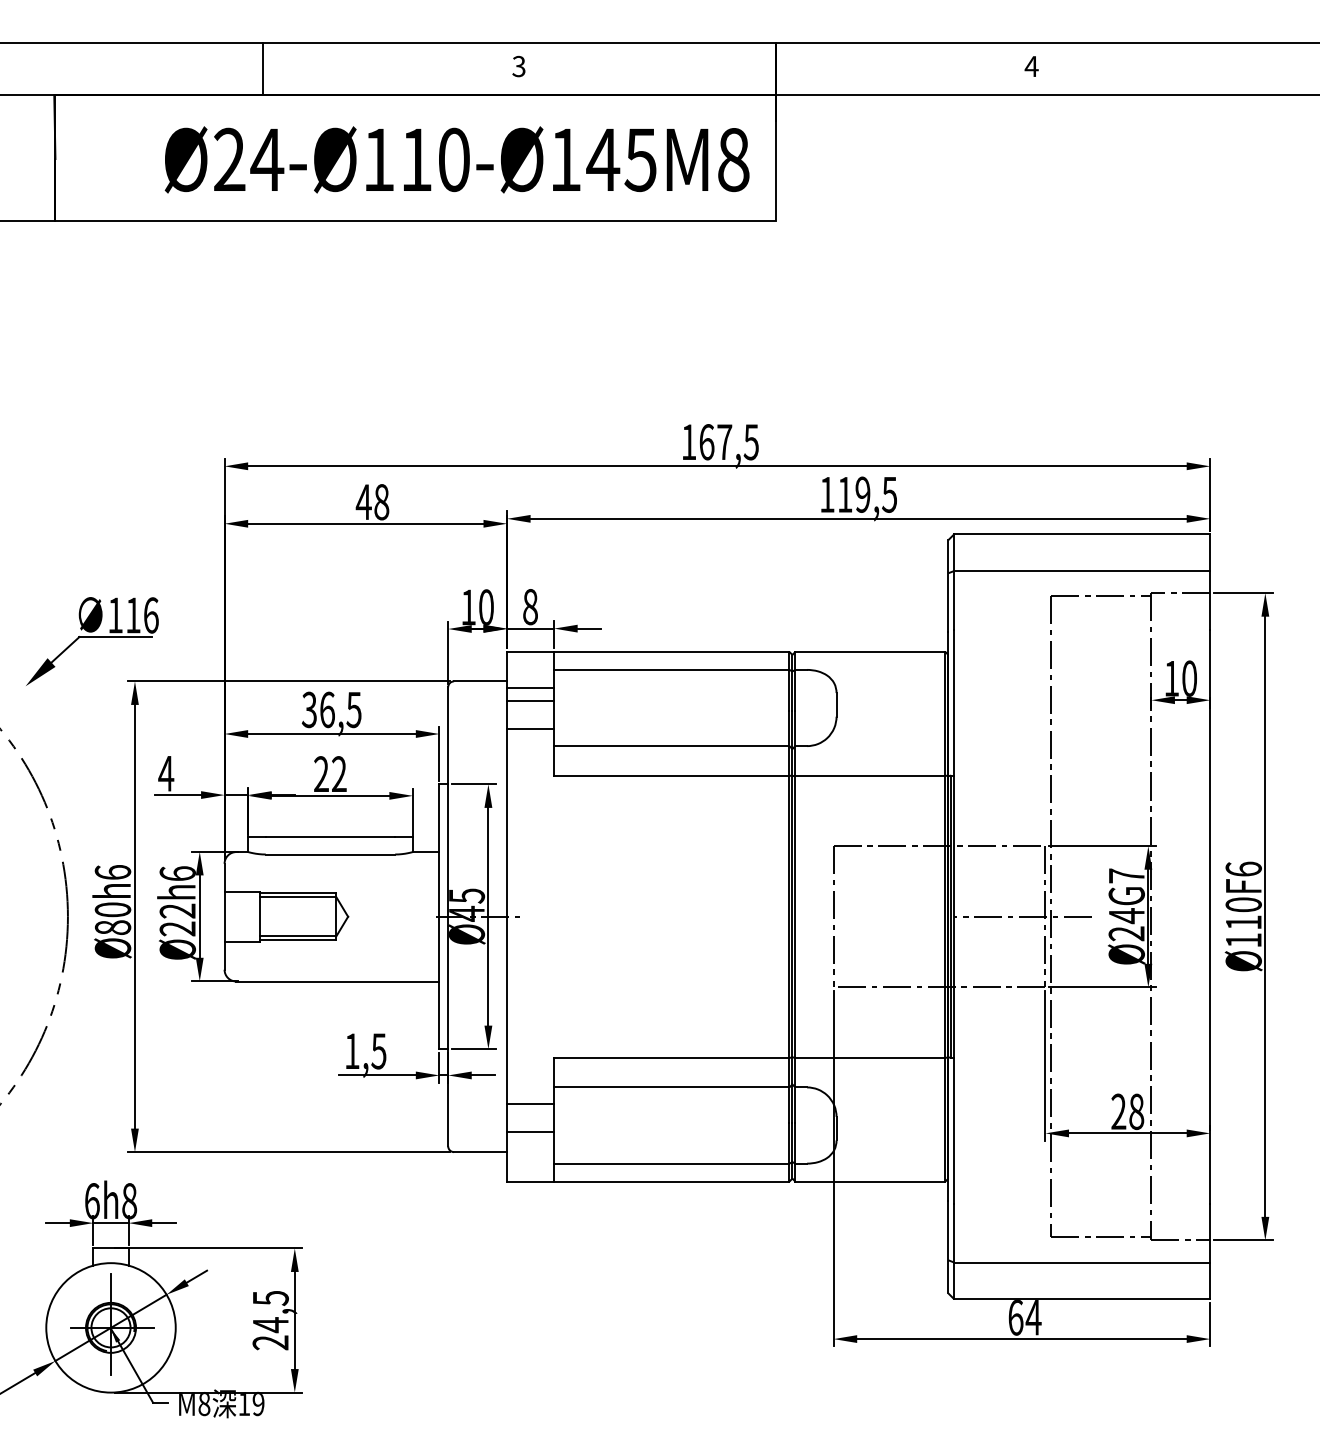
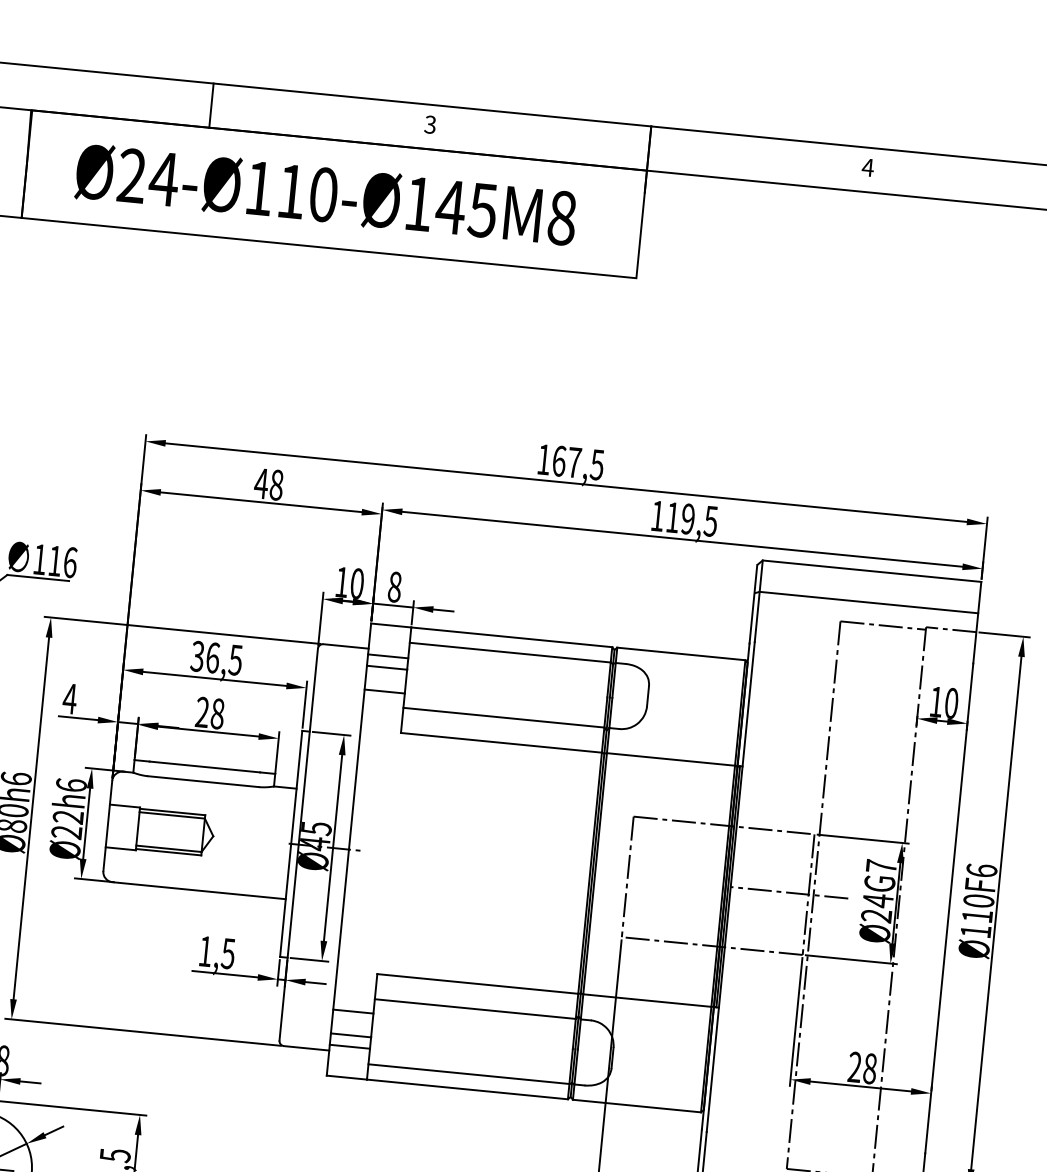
text: (456, 159) -> (325, 194), moved
text: (339, 774) -> (217, 714), 22 -> 28
line: (530, 1145) -> (349, 1046), added

